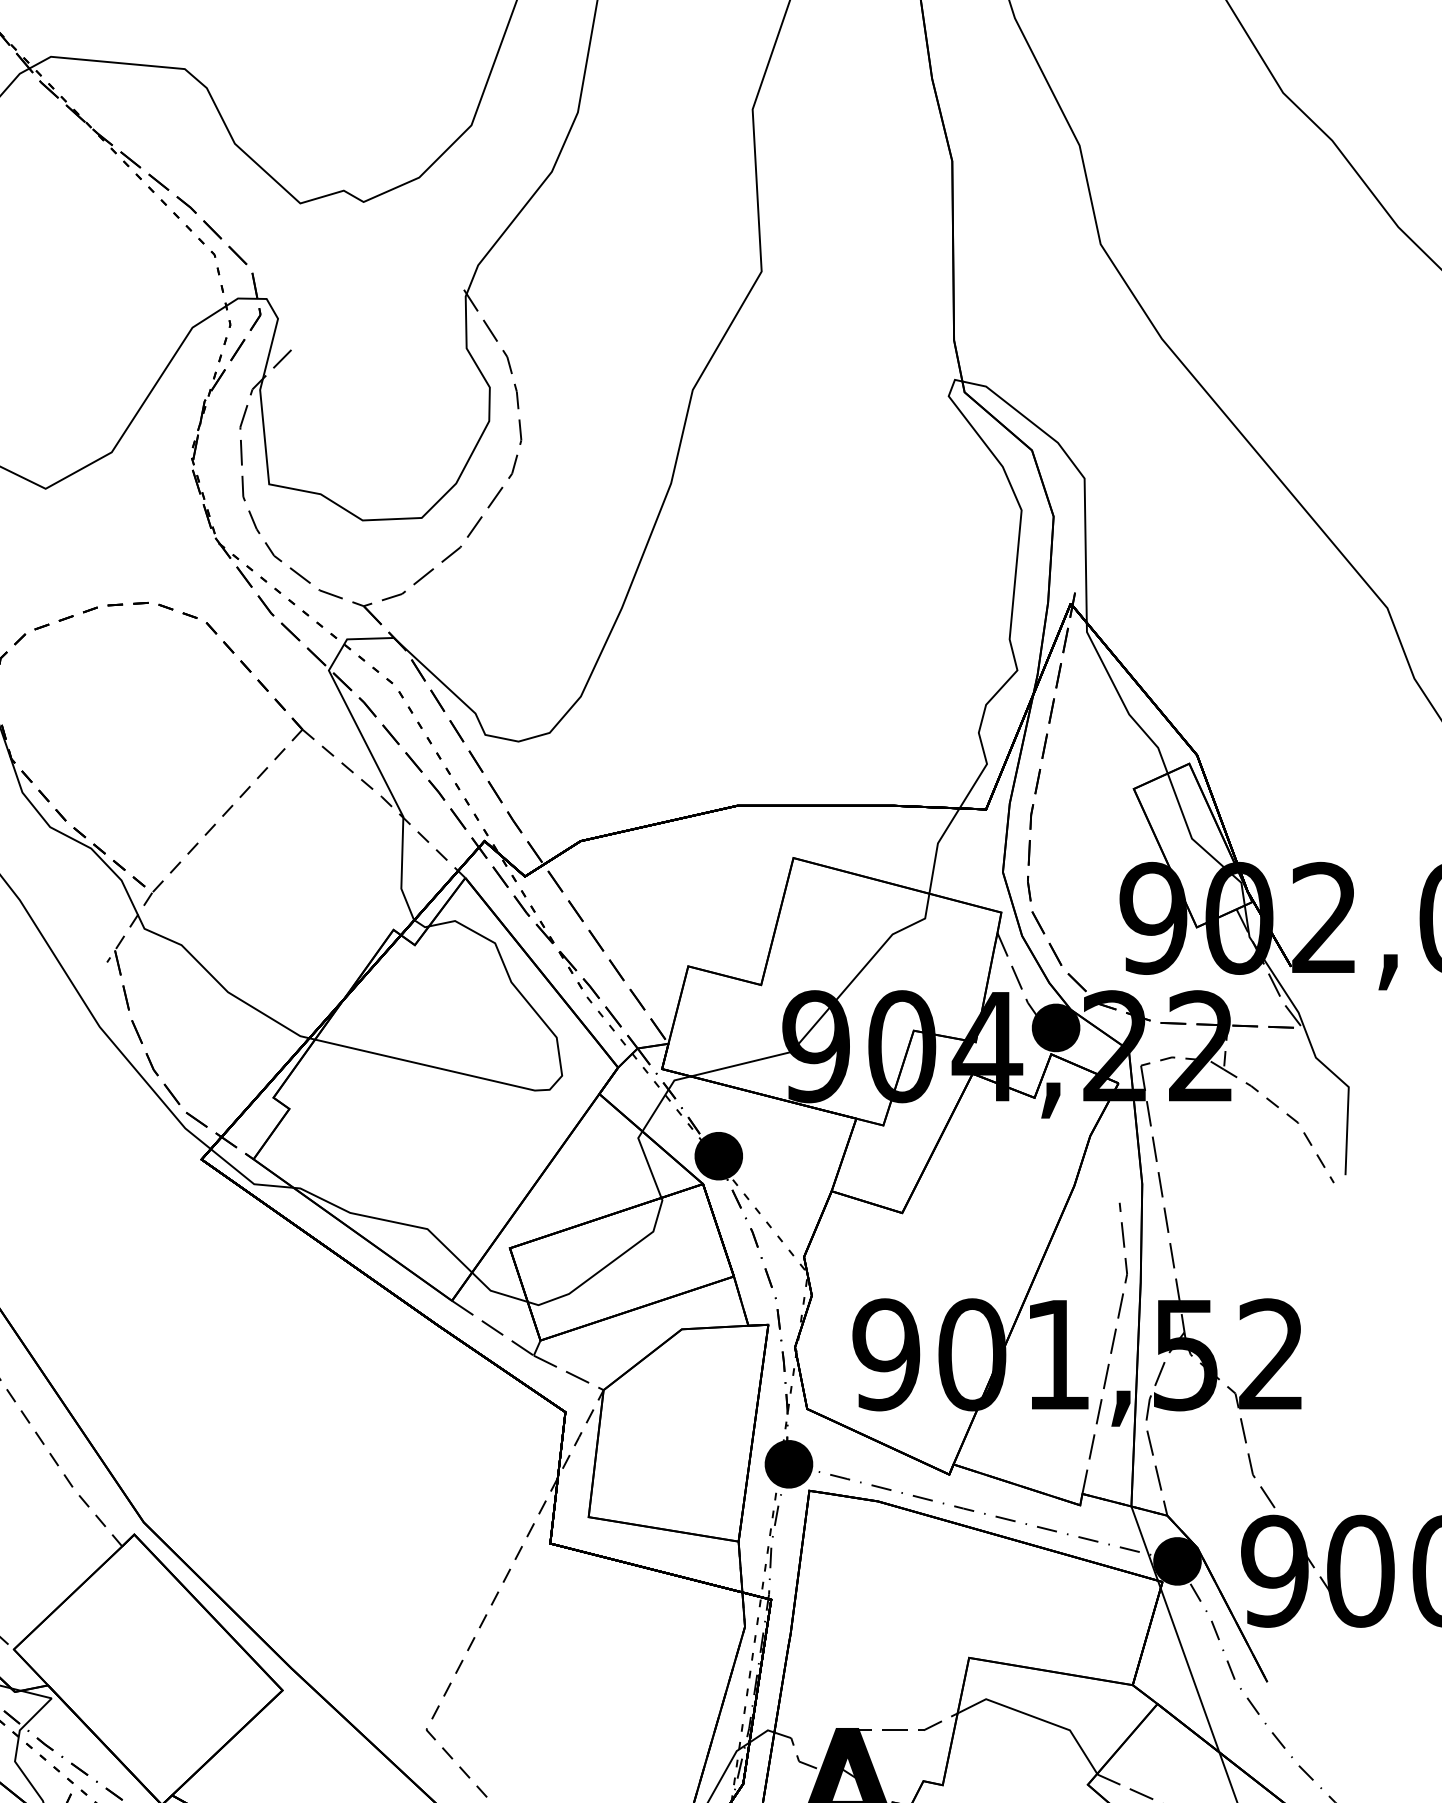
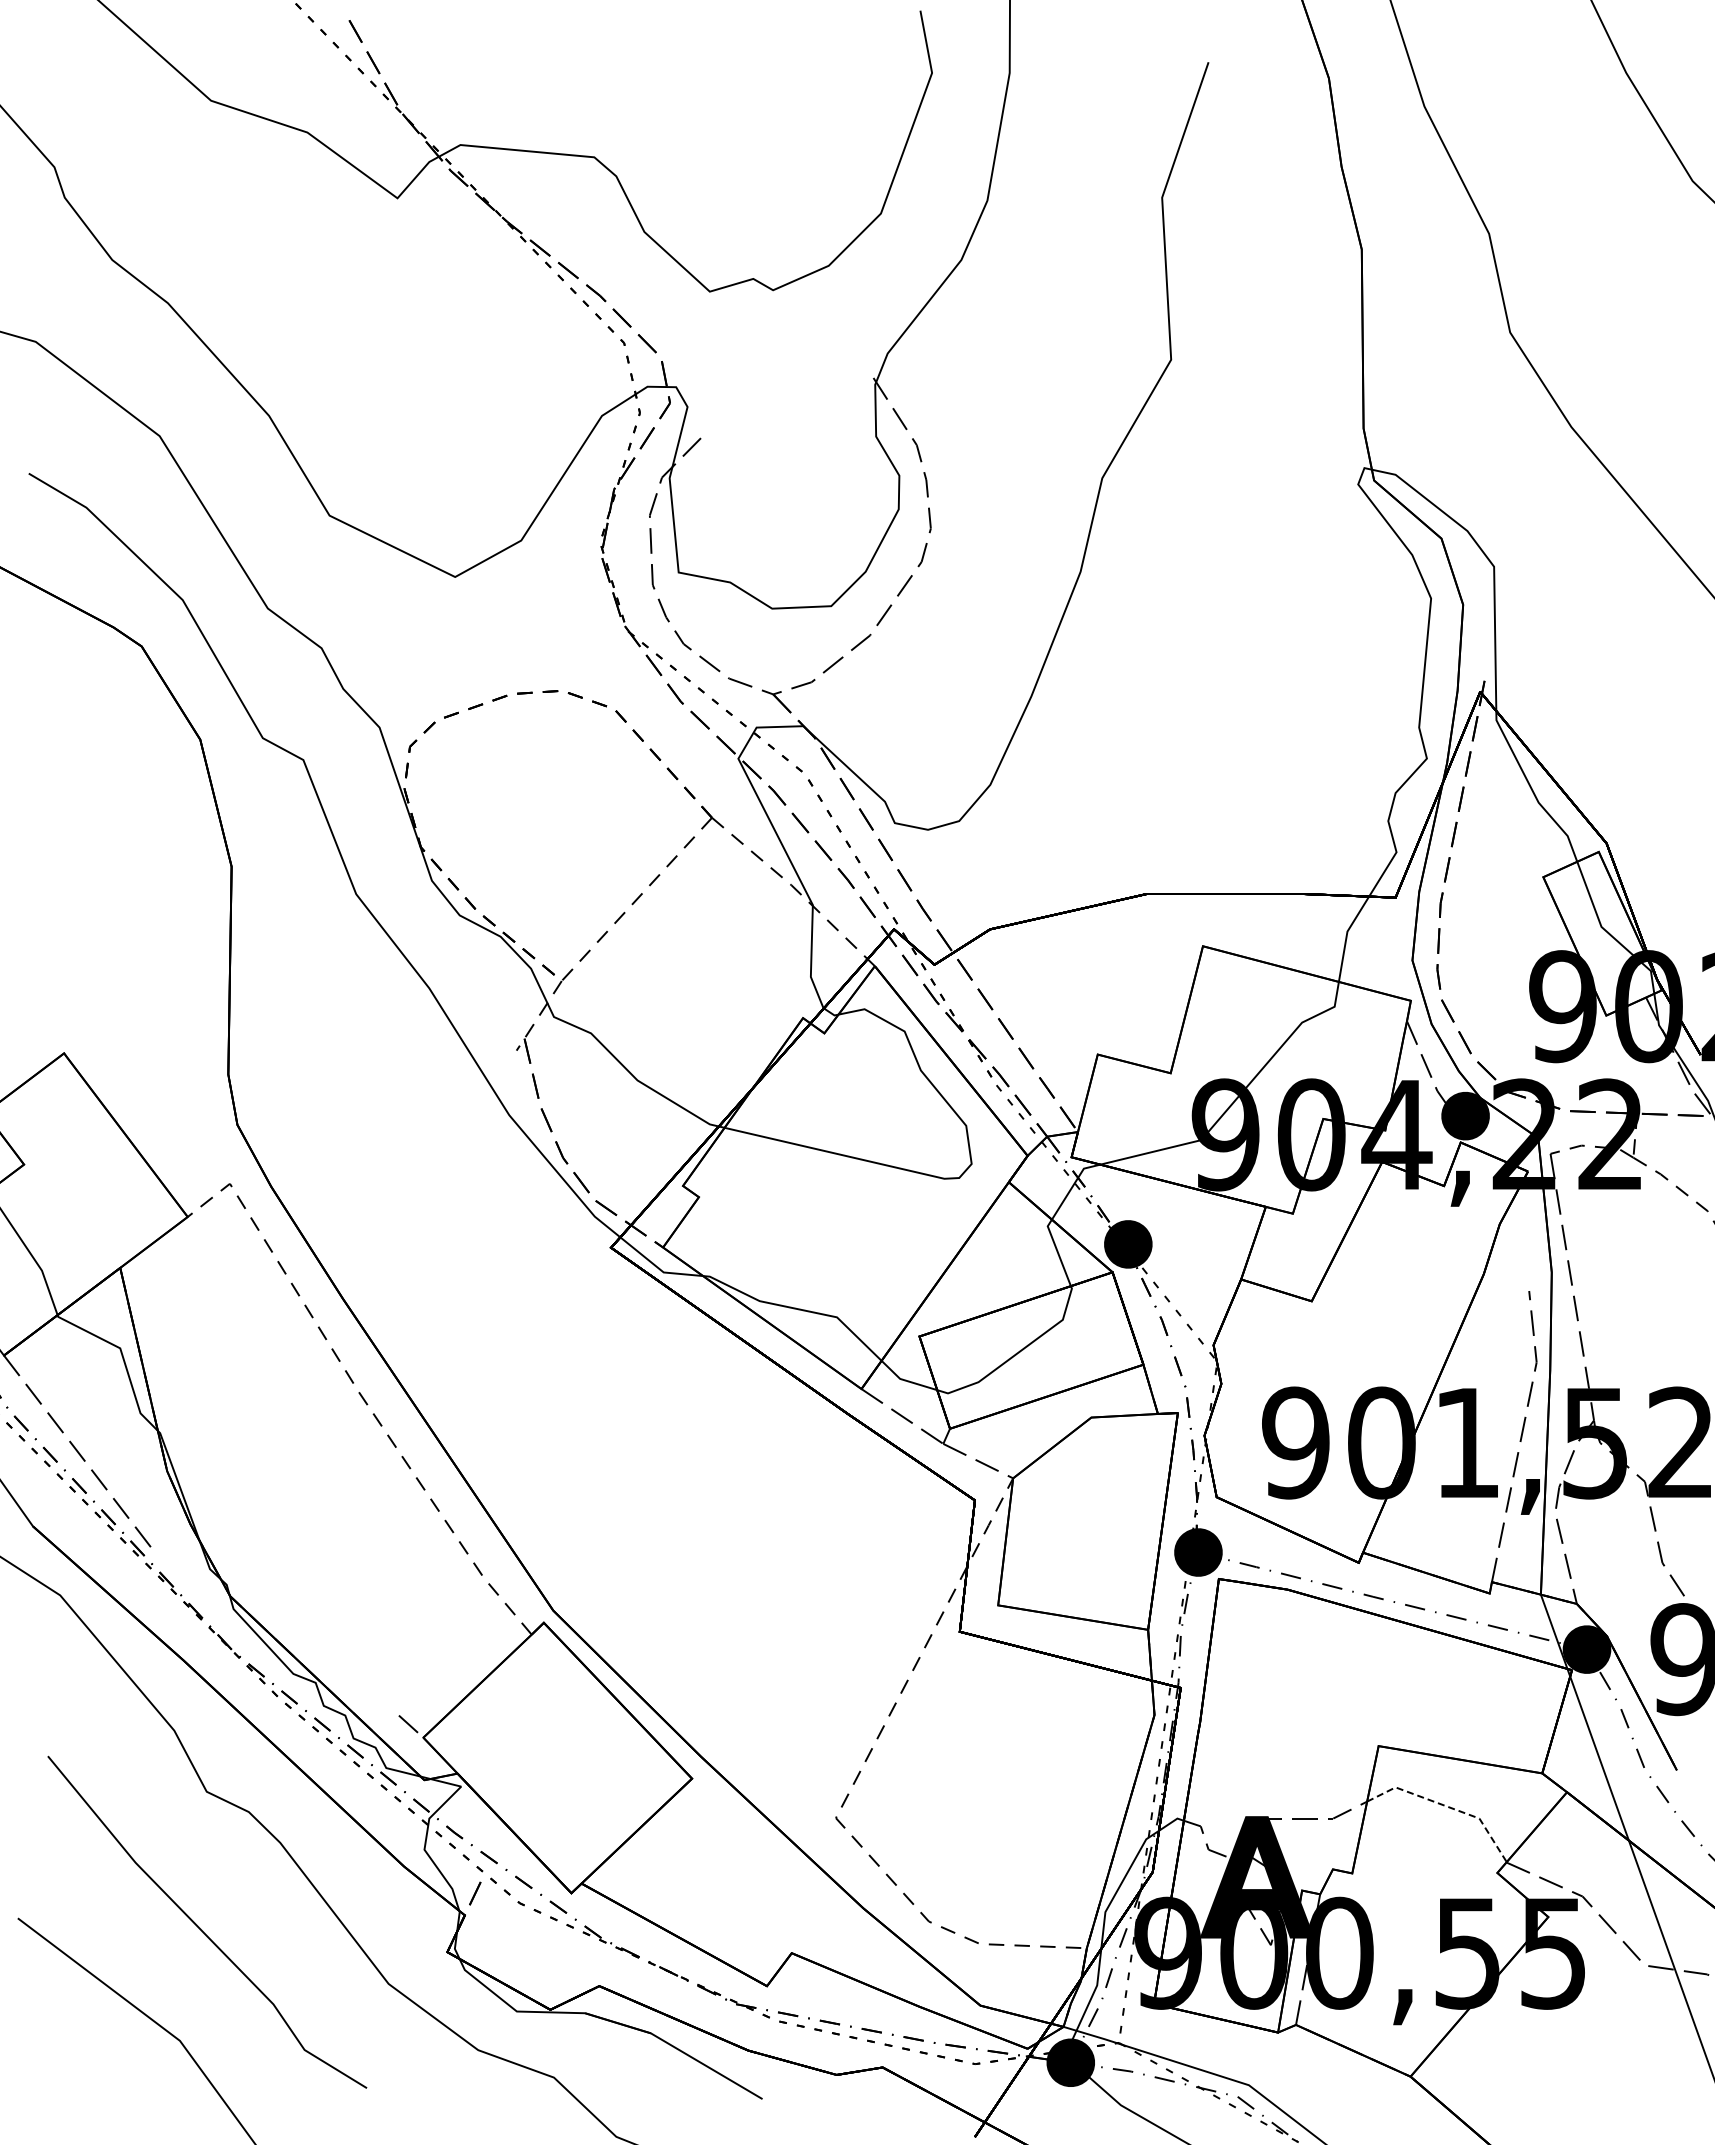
line: (1037, 1718) -> (1446, 1806), solid -> dashed

